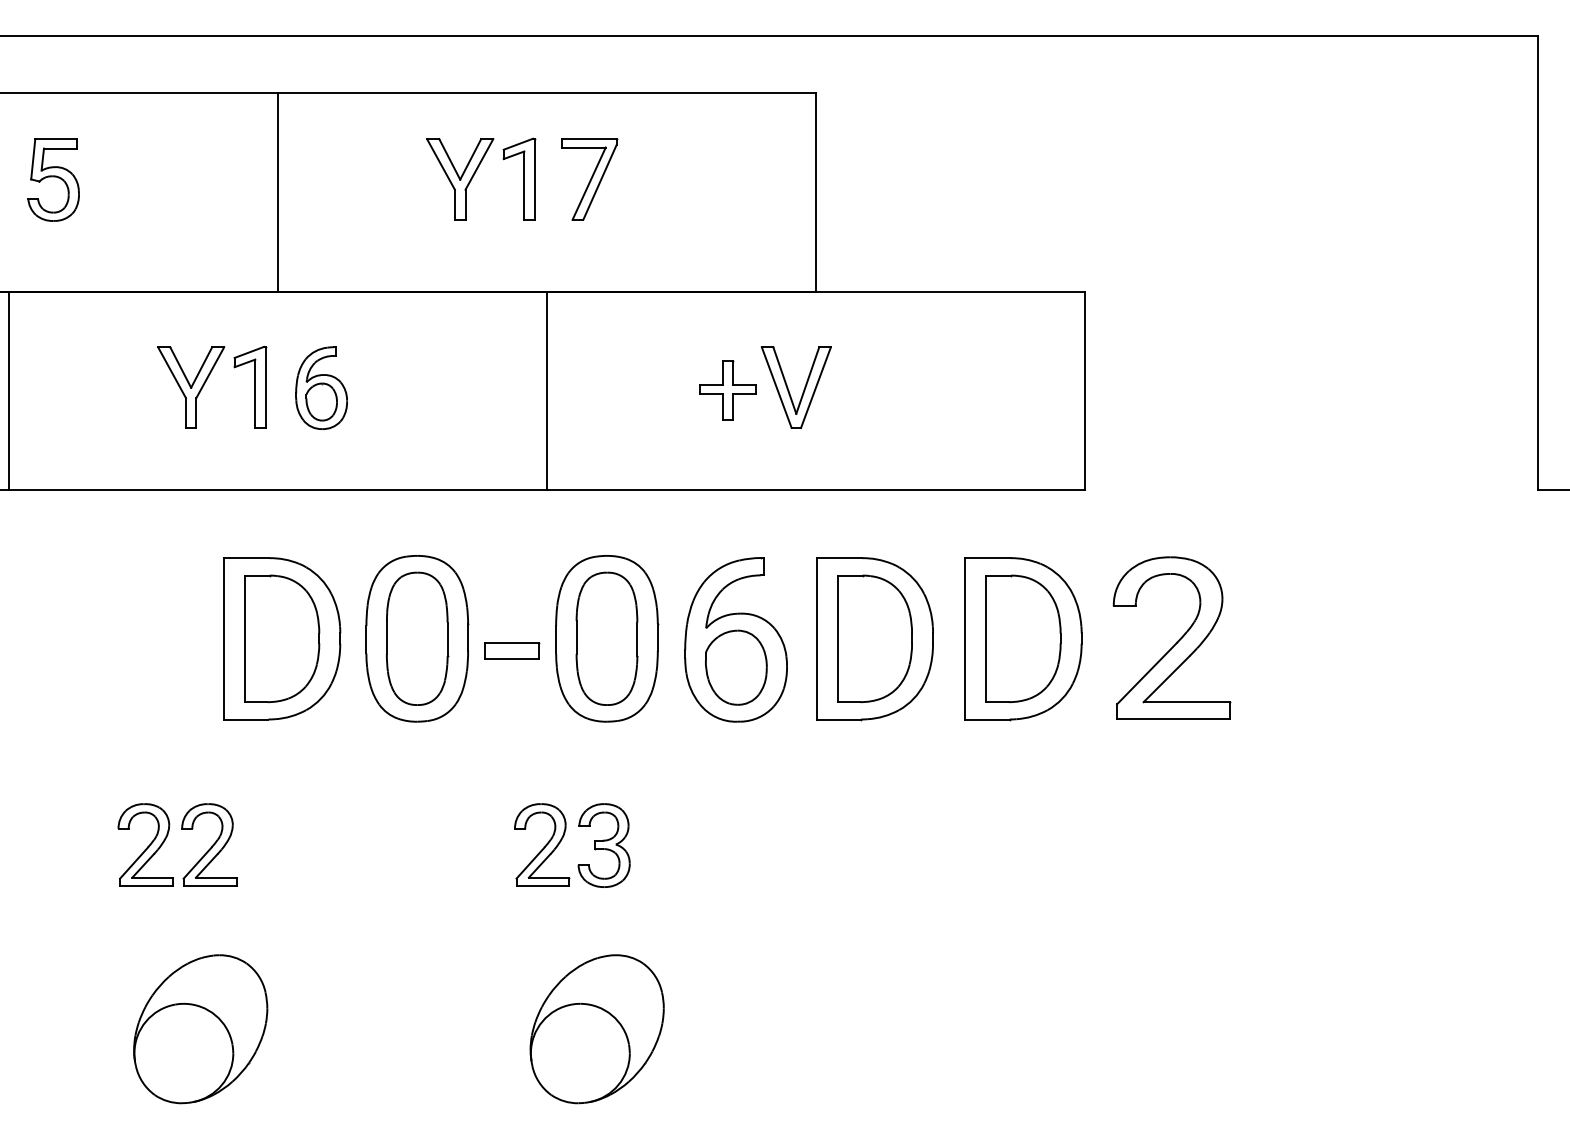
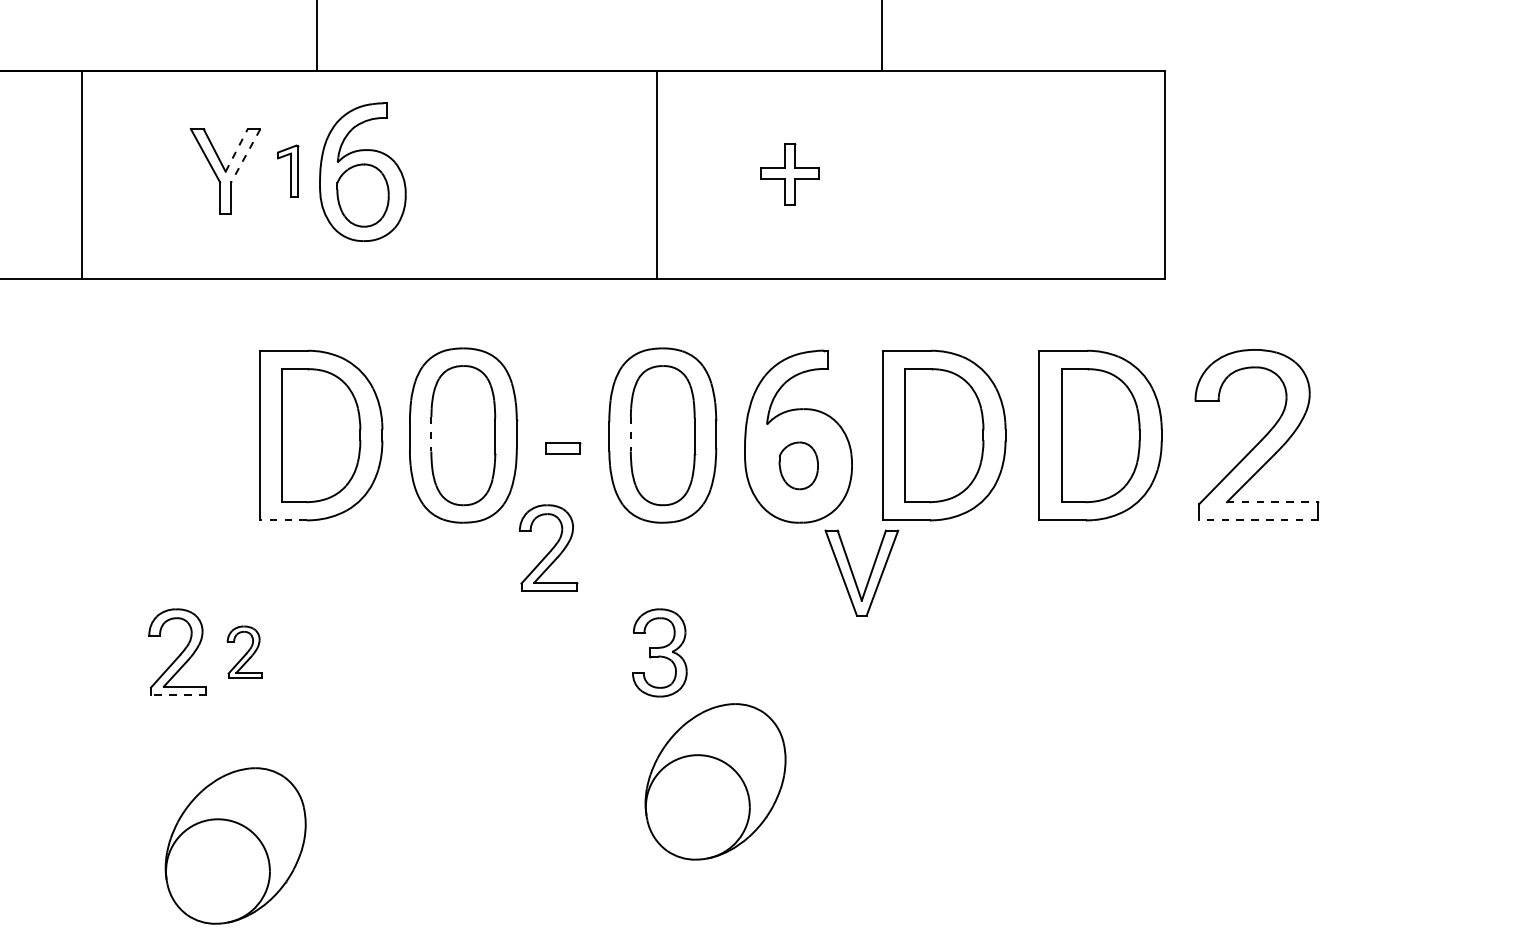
line: (201, 367) -> (236, 150), solid -> dashed
line: (210, 372) -> (245, 155), solid -> dashed
part: (250, 386) -> (288, 170), size x0.6
part: (321, 387) -> (362, 171), size x1.6
line: (8, 390) -> (82, 174), moved
line: (546, 390) -> (657, 174), moved
part: (789, 390) -> (854, 576), moved
line: (386, 637) -> (431, 434), solid -> dashed
line: (576, 637) -> (630, 434), solid -> dashed
part: (512, 650) -> (563, 447), size x0.6
part: (736, 667) -> (798, 465), size x0.6
line: (1187, 702) -> (1273, 502), solid -> dashed
line: (1173, 718) -> (1258, 519), solid -> dashed
line: (245, 719) -> (282, 520), solid -> dashed
part: (209, 844) -> (244, 651), size x0.6
part: (542, 844) -> (548, 547), moved
line: (146, 886) -> (178, 695), solid -> dashed
part: (596, 1029) -> (714, 782), moved

